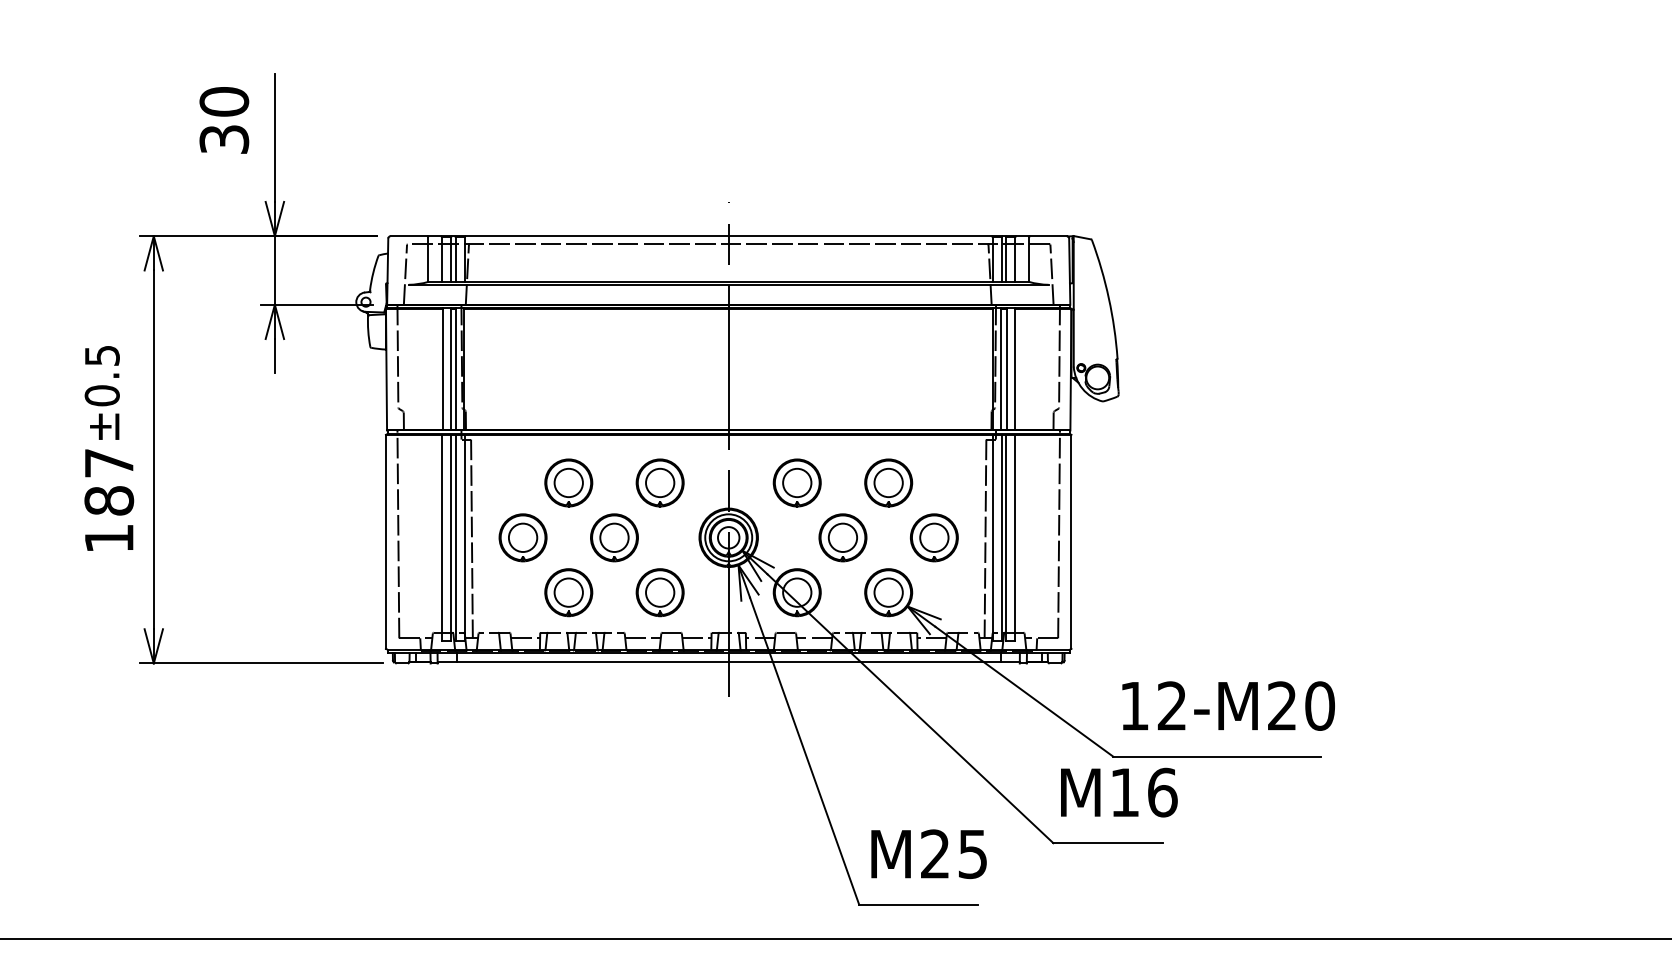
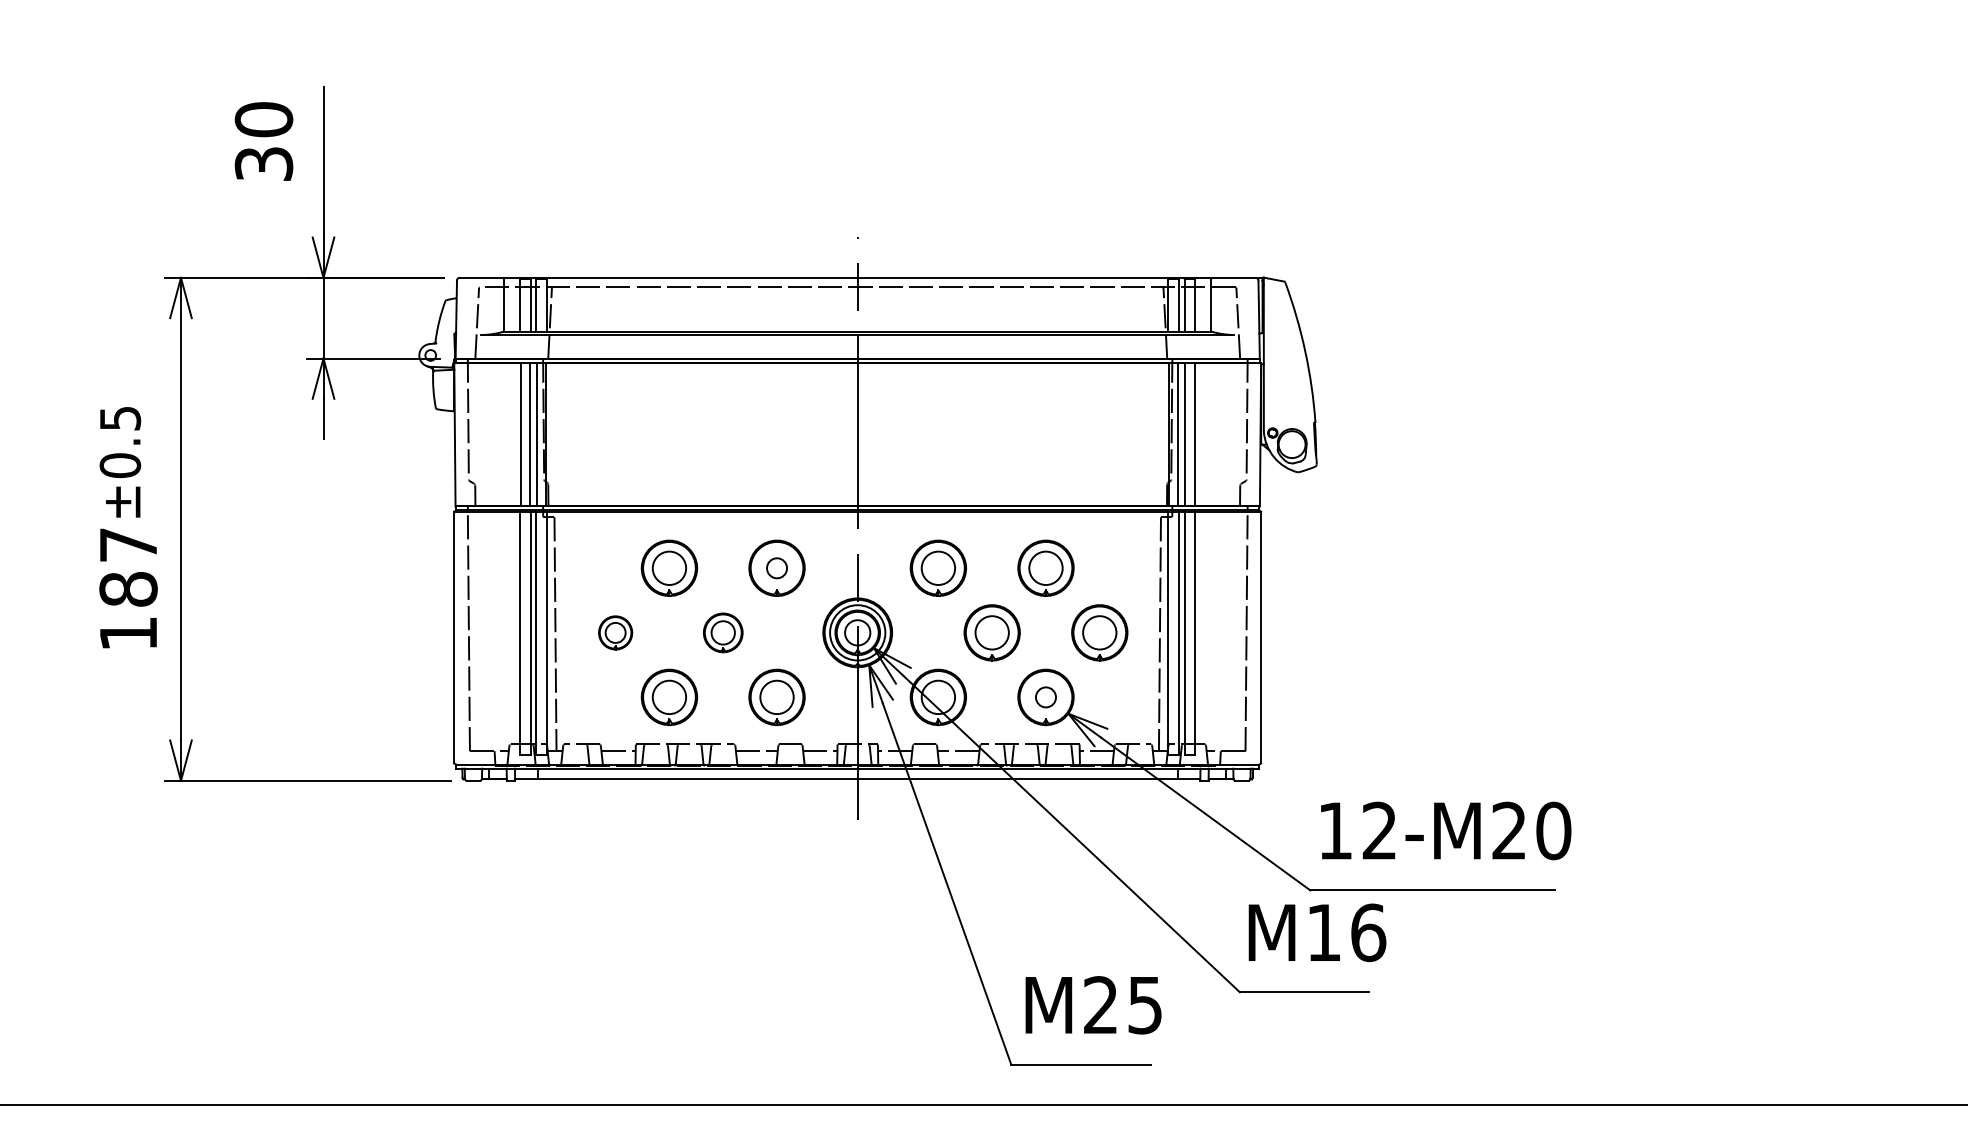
circle: (660, 482) -> (777, 567), size x0.6
part: (522, 537) -> (614, 632), size x0.6
part: (614, 537) -> (723, 632), size x0.7
circle: (888, 592) -> (1045, 697), size x0.6

